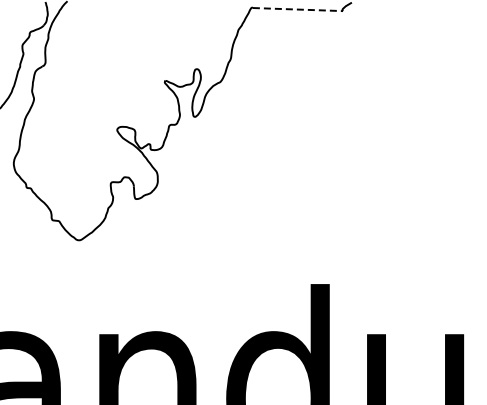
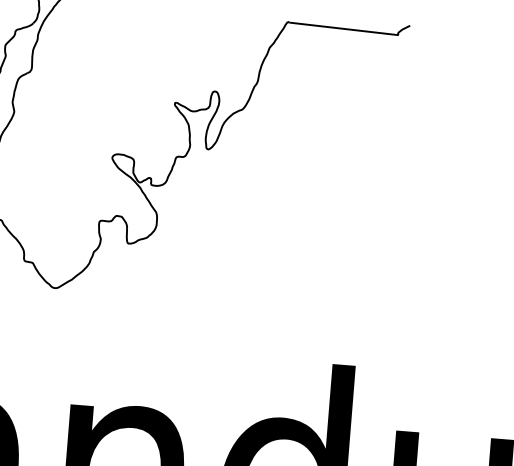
line: (298, 9) -> (344, 28), dashed -> solid

